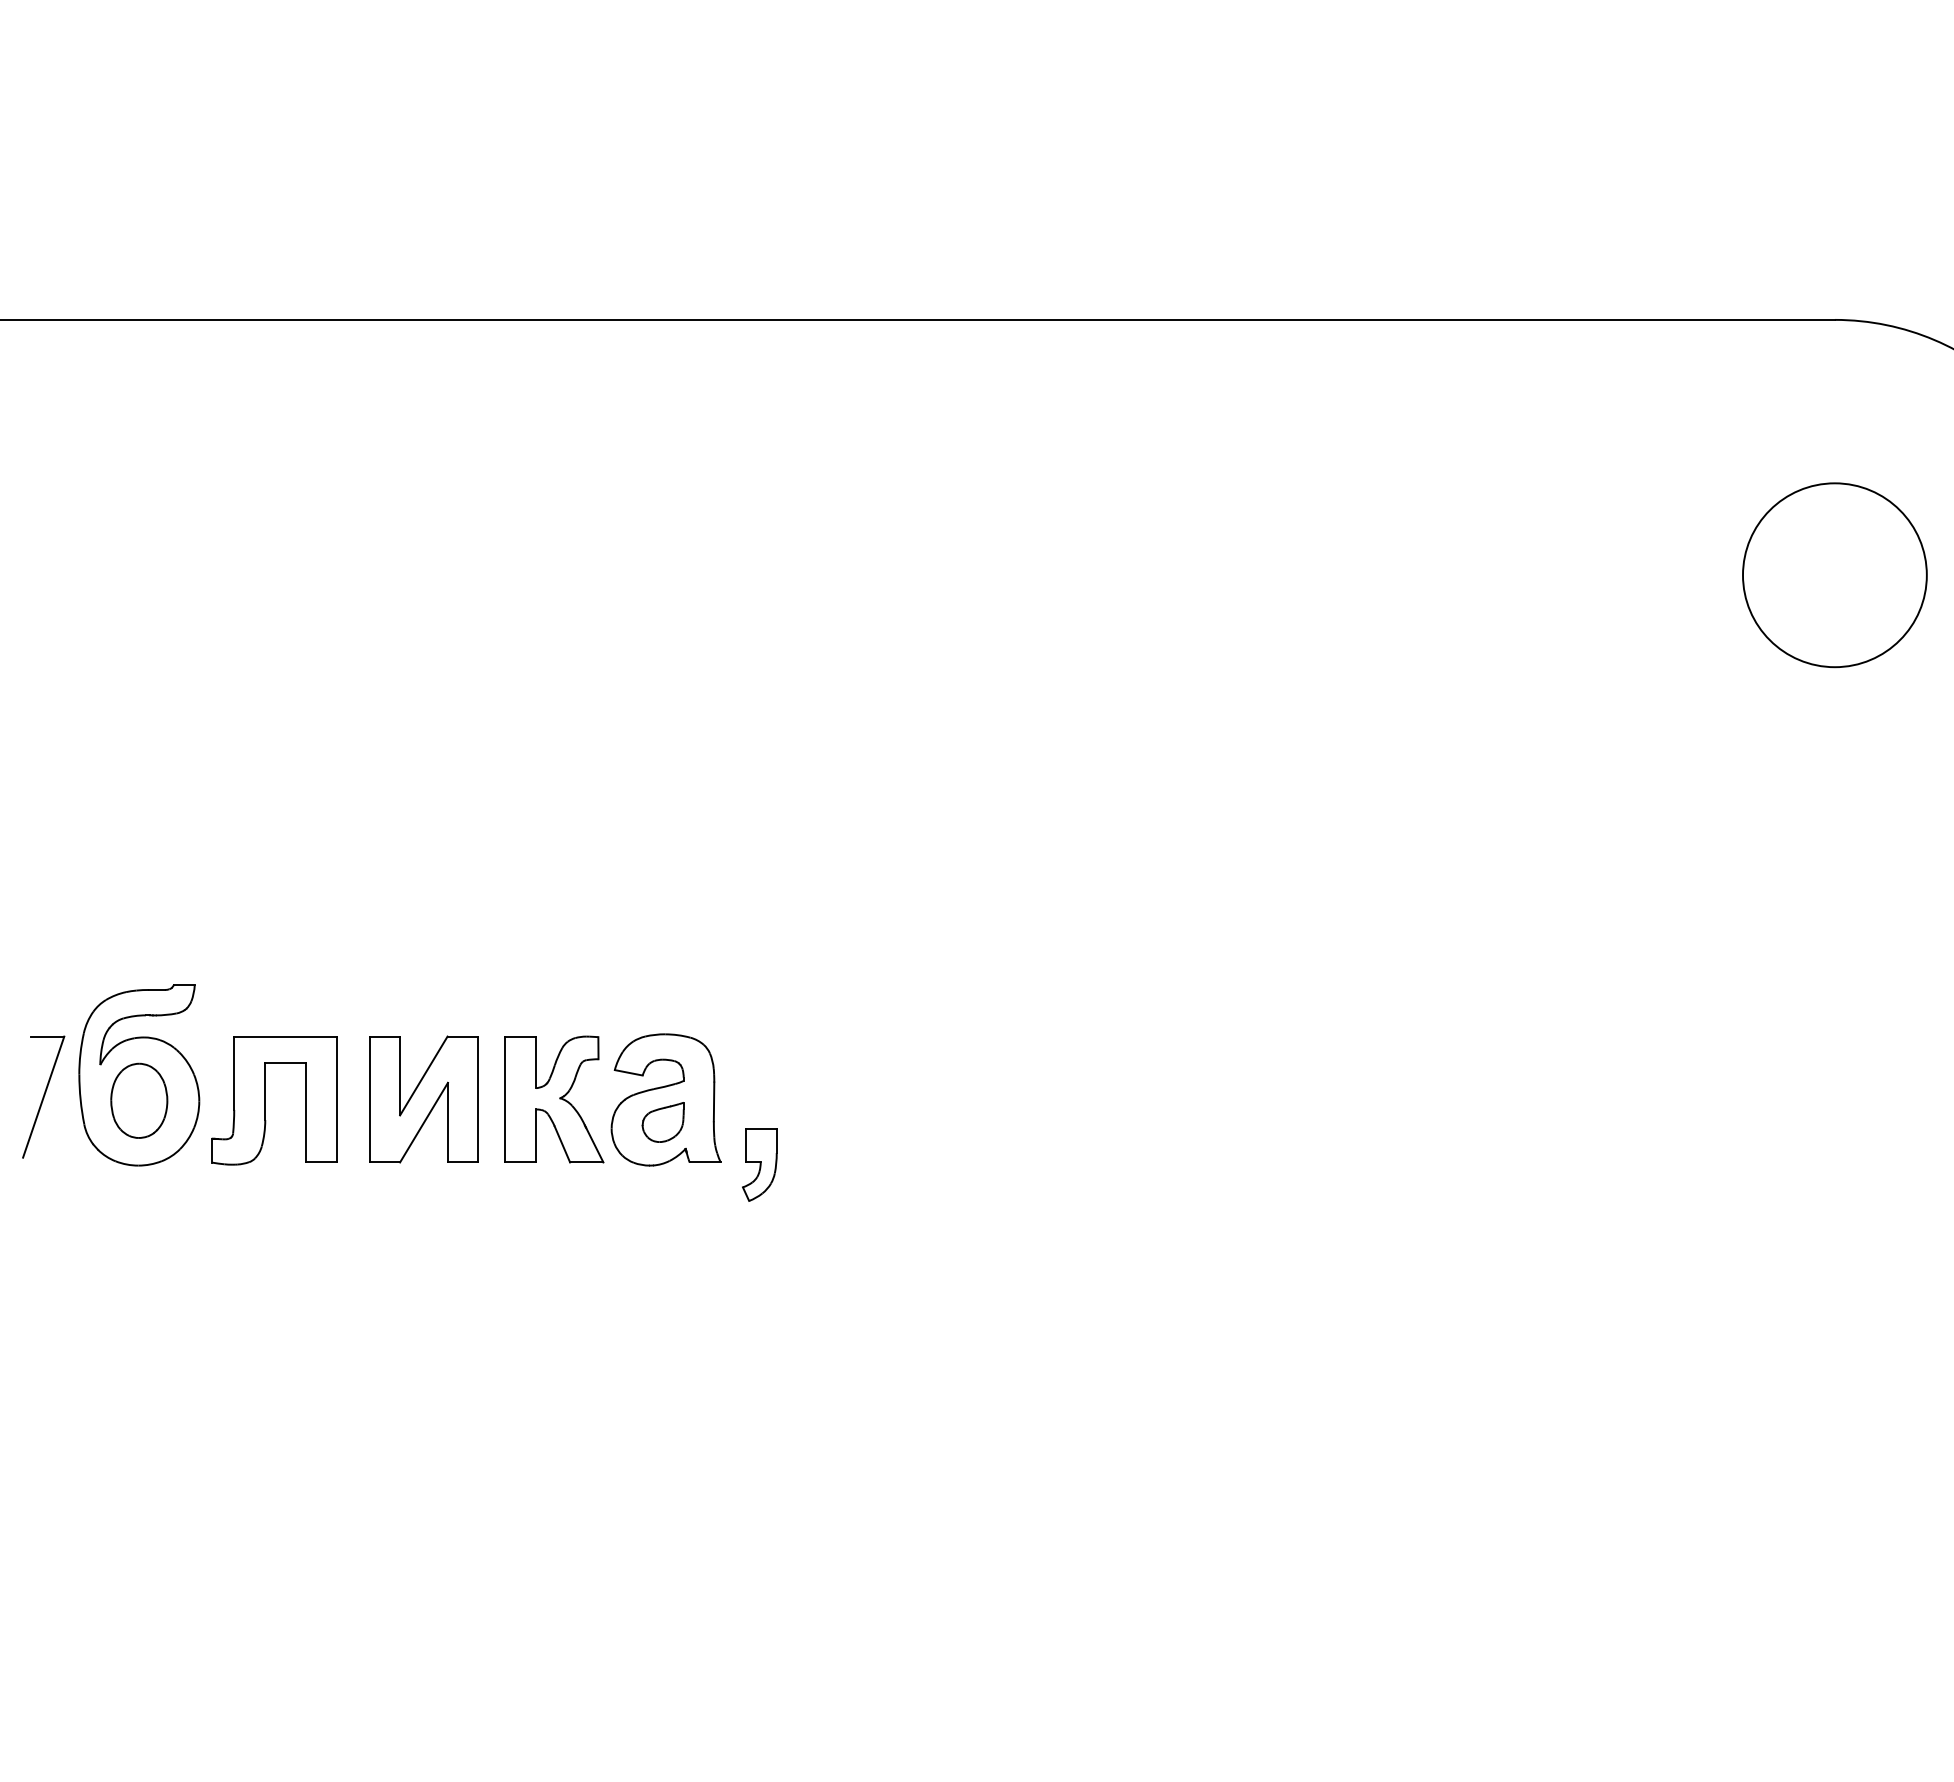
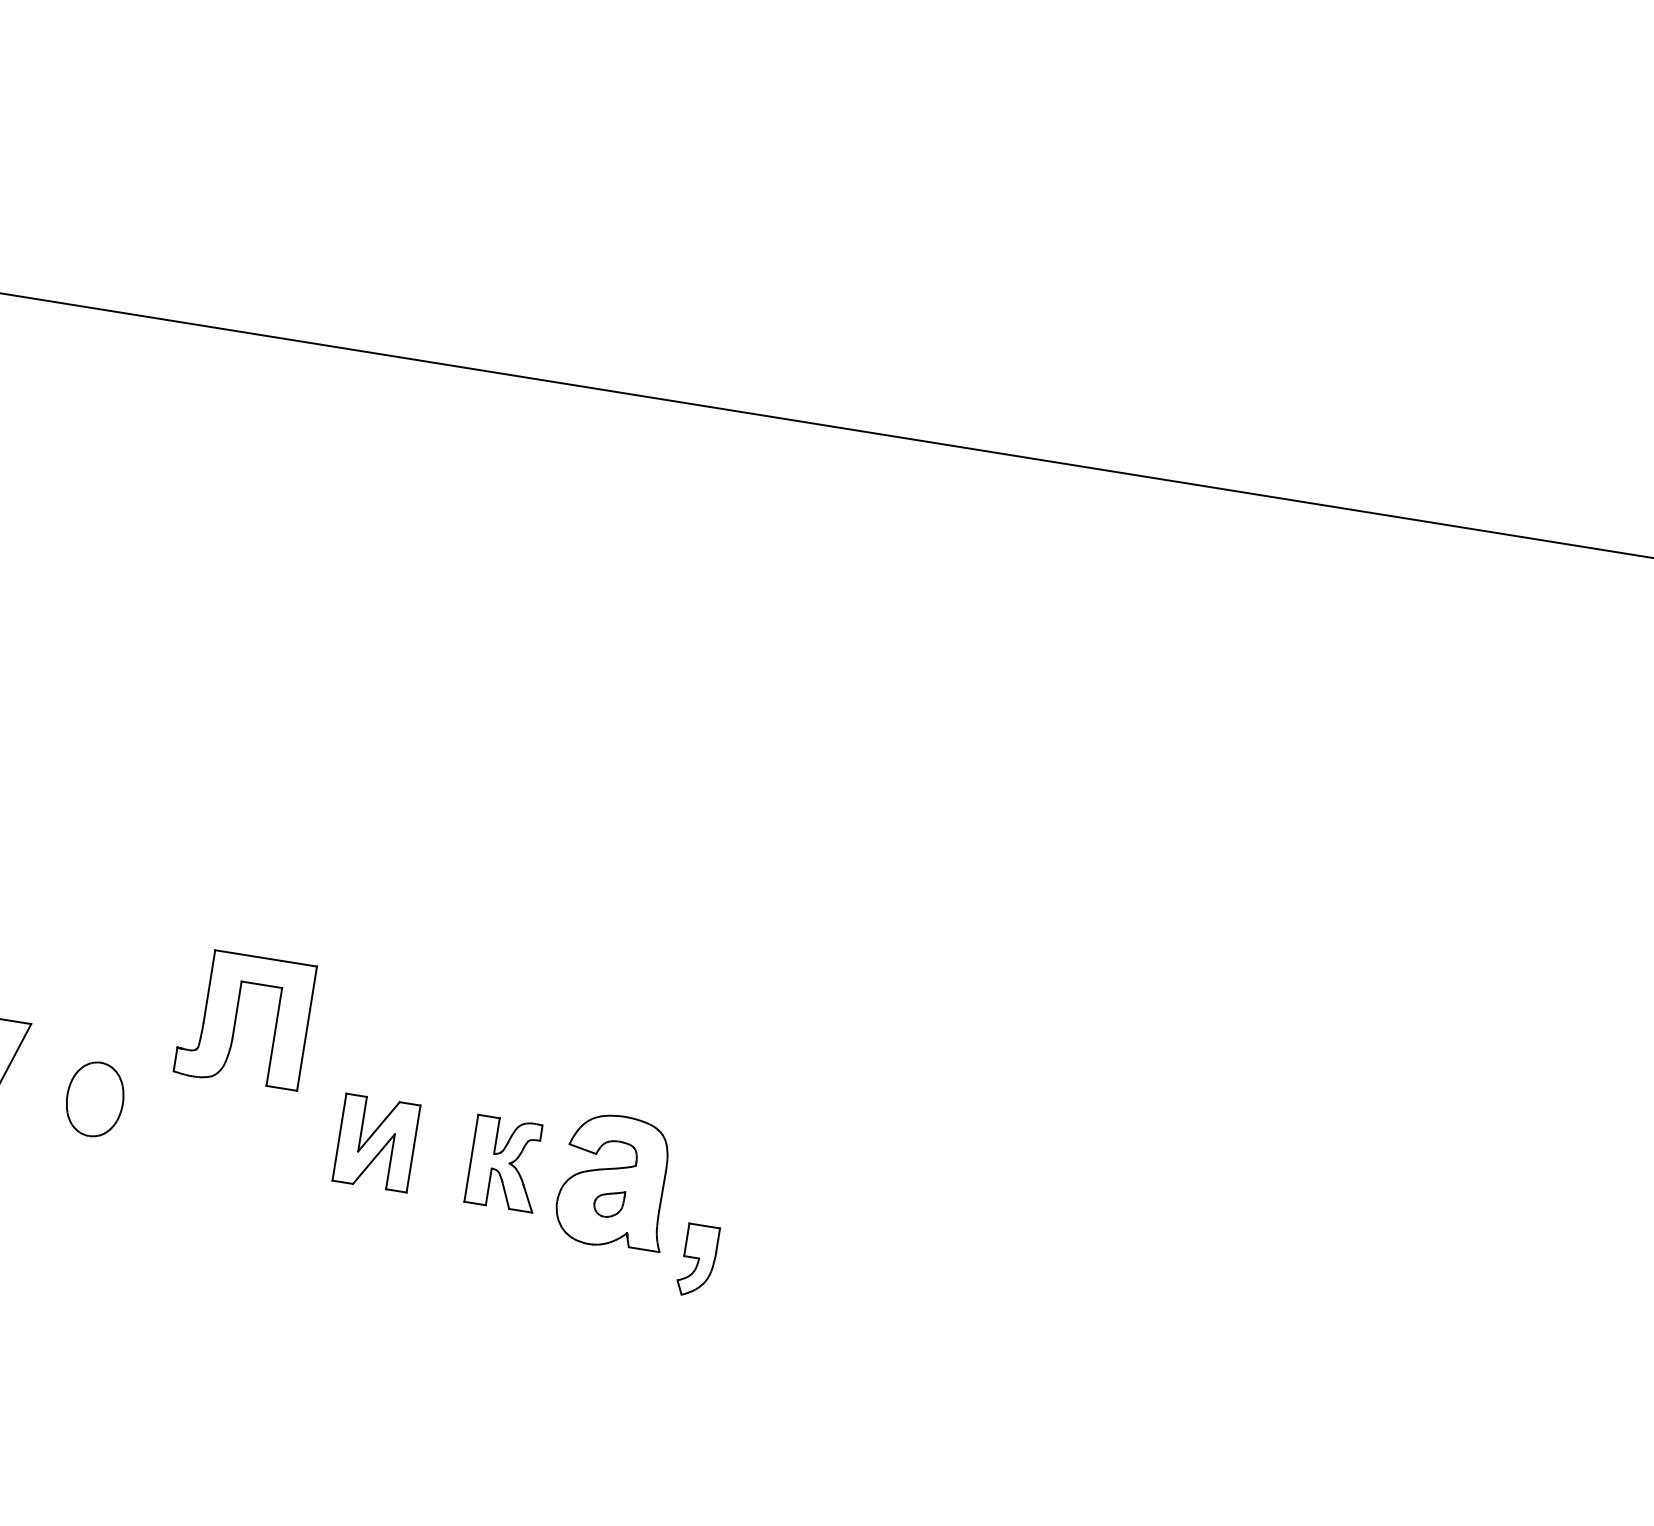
part: (139, 1075) -> (99, 1074), removed
part: (423, 1099) -> (376, 1143), size x0.7
part: (554, 1099) -> (505, 1163), size x0.7
part: (265, 1100) -> (235, 1018), moved
part: (662, 1122) -> (608, 1203), size x0.7

